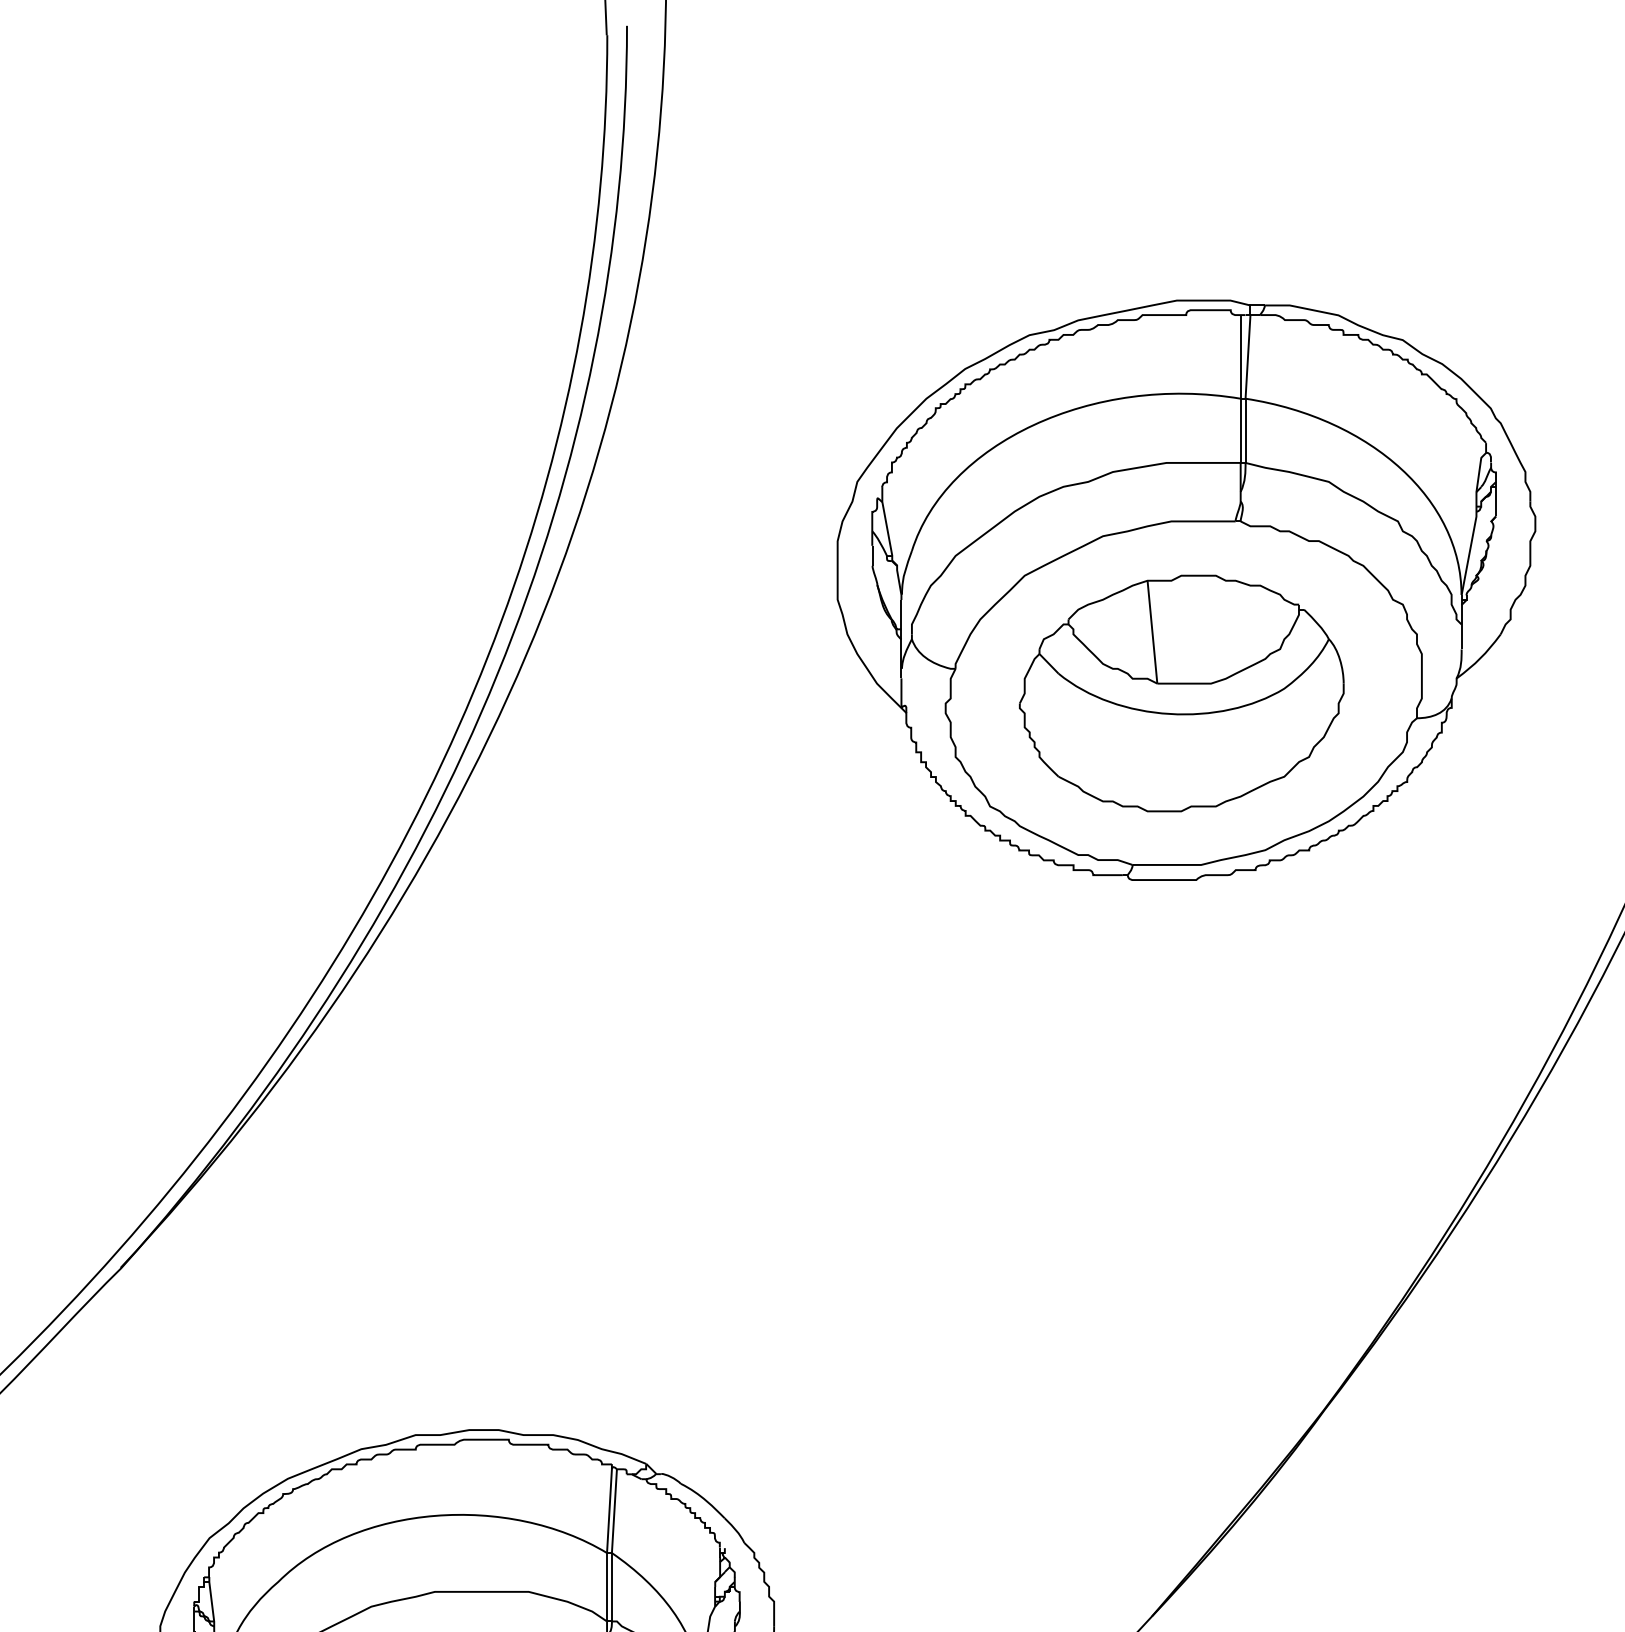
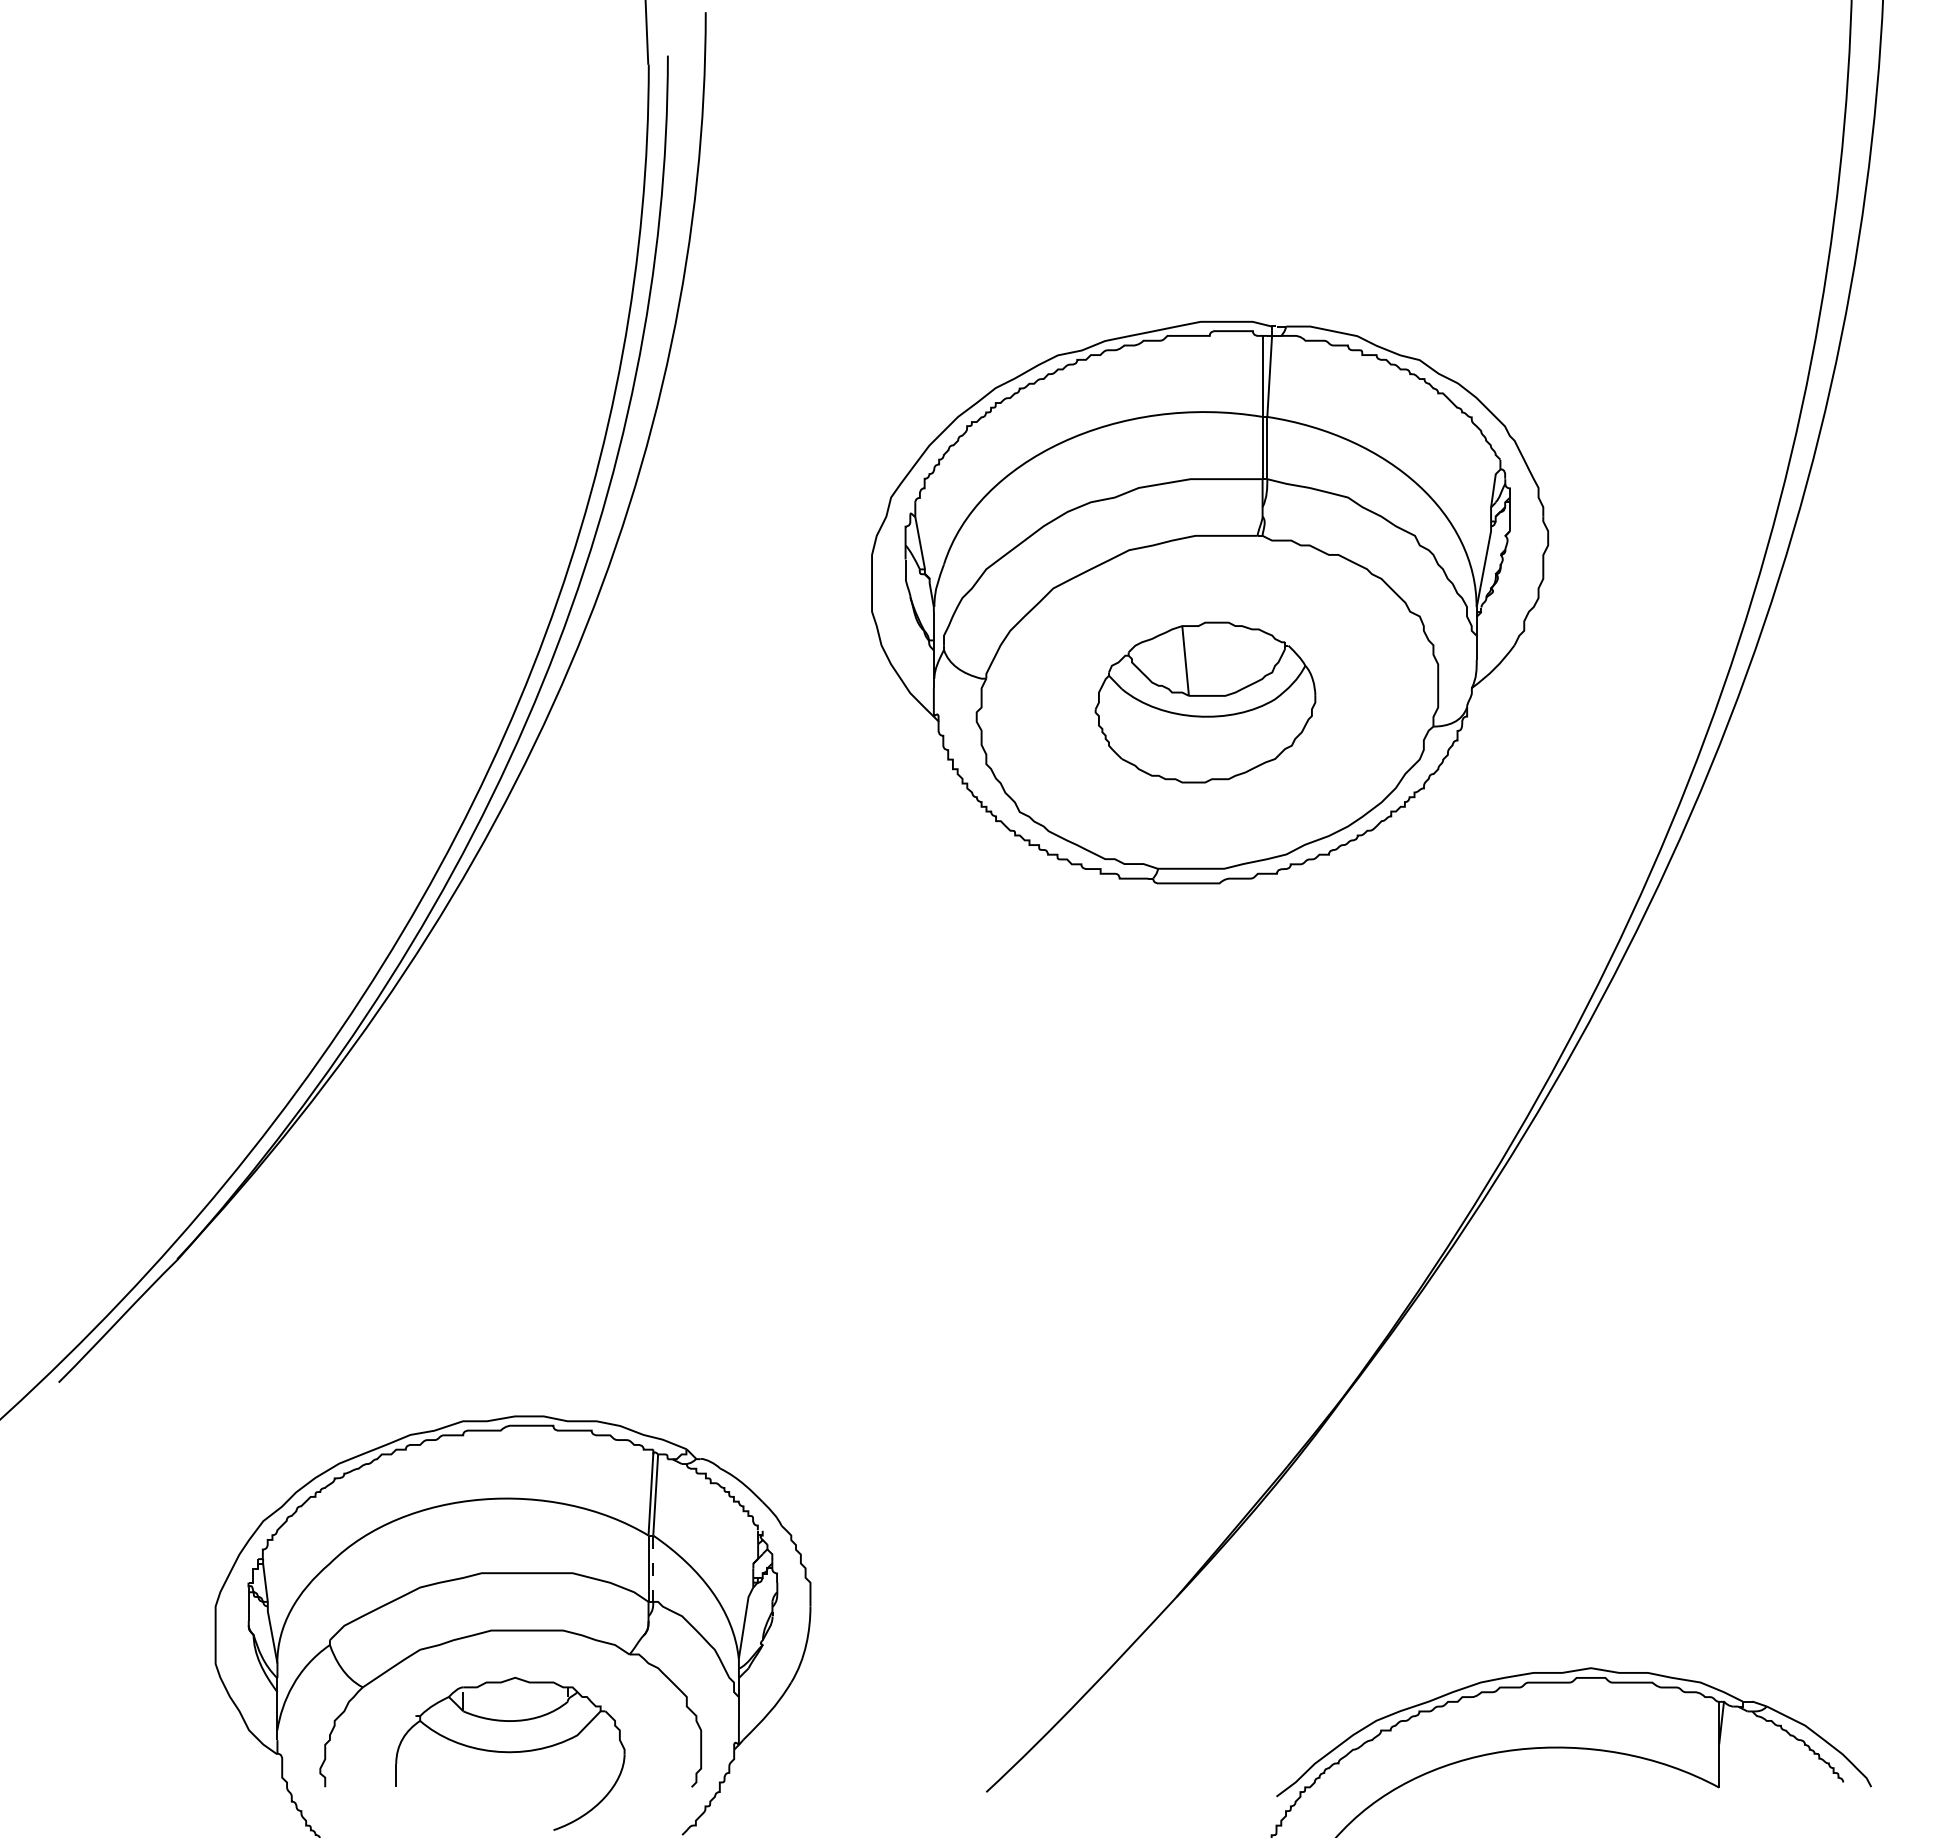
part: (1181, 693) -> (1205, 702), size x0.7
line: (612, 1588) -> (653, 1569), solid -> dashed

